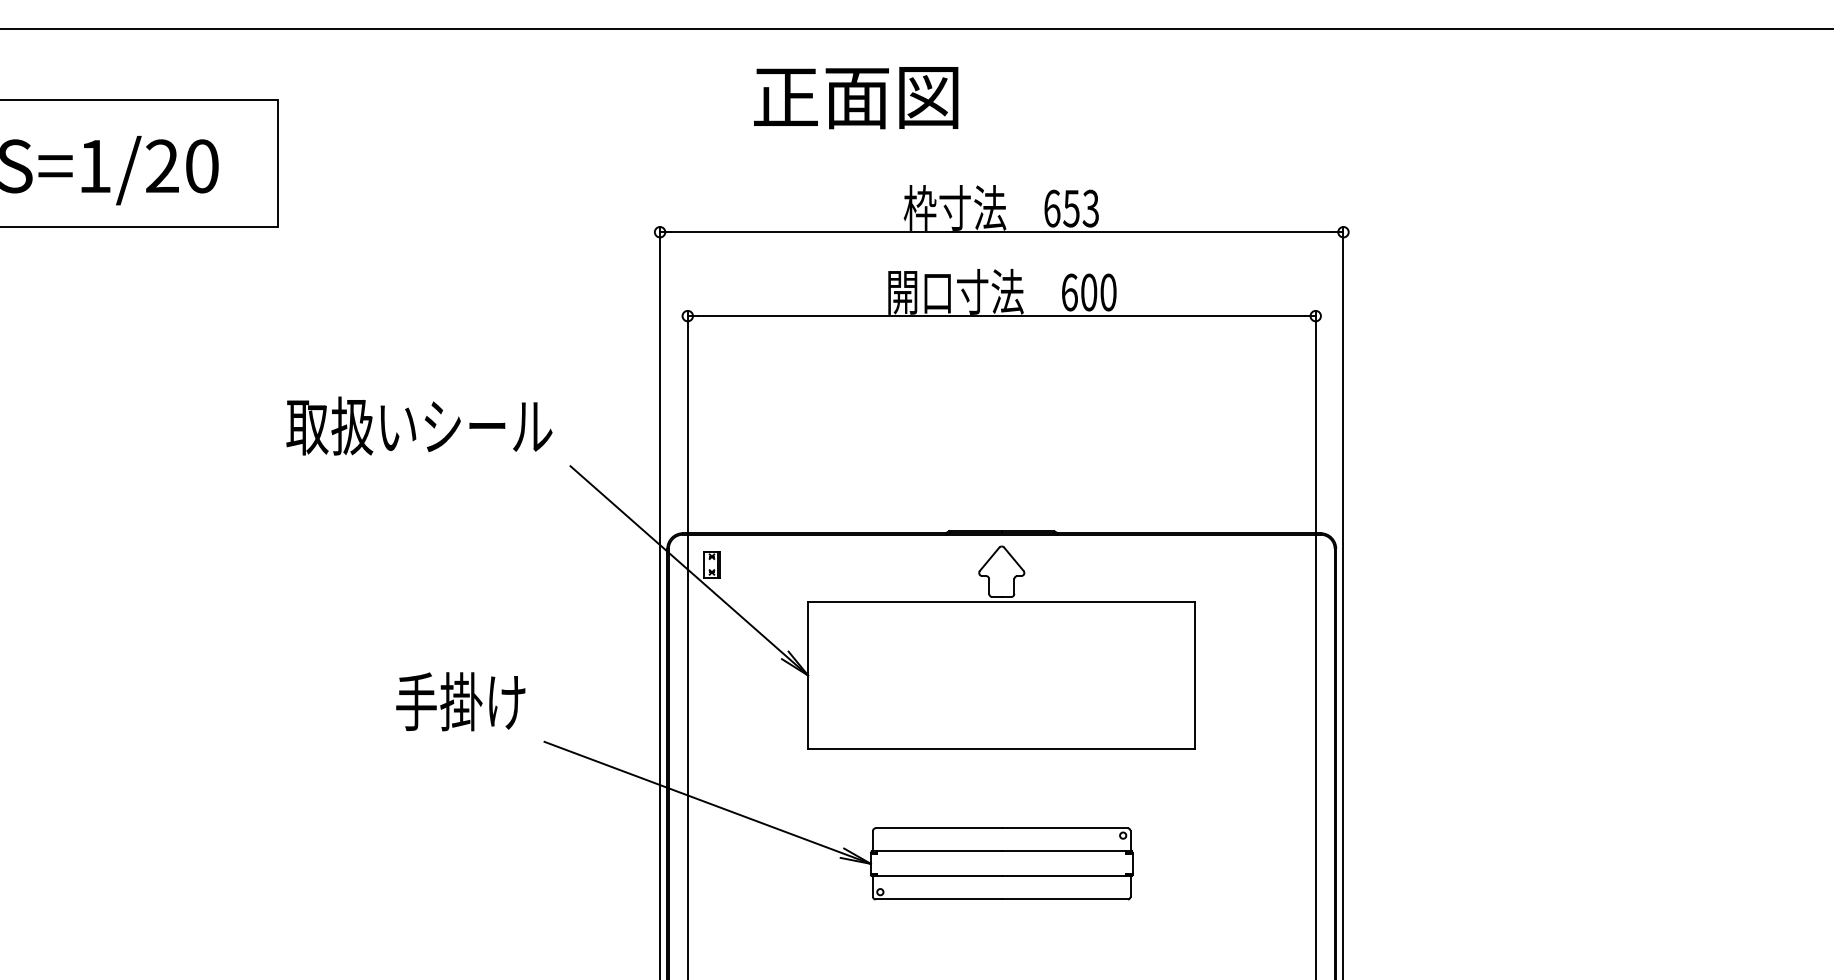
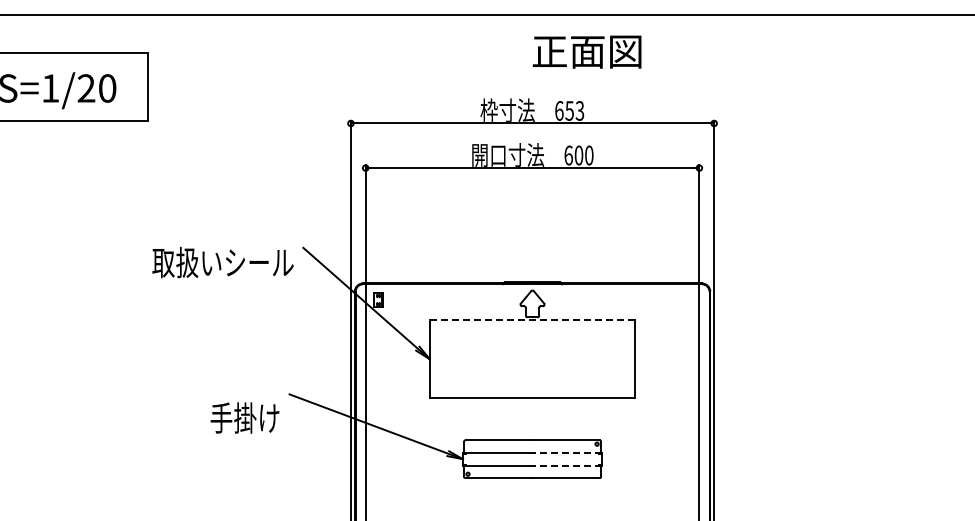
text: (854, 96) -> (586, 51), moved
text: (418, 426) -> (222, 262), moved
line: (1001, 602) -> (532, 320), solid -> dashed
text: (459, 700) -> (244, 417), moved
line: (1067, 851) -> (567, 452), solid -> dashed
line: (1067, 875) -> (567, 465), solid -> dashed

